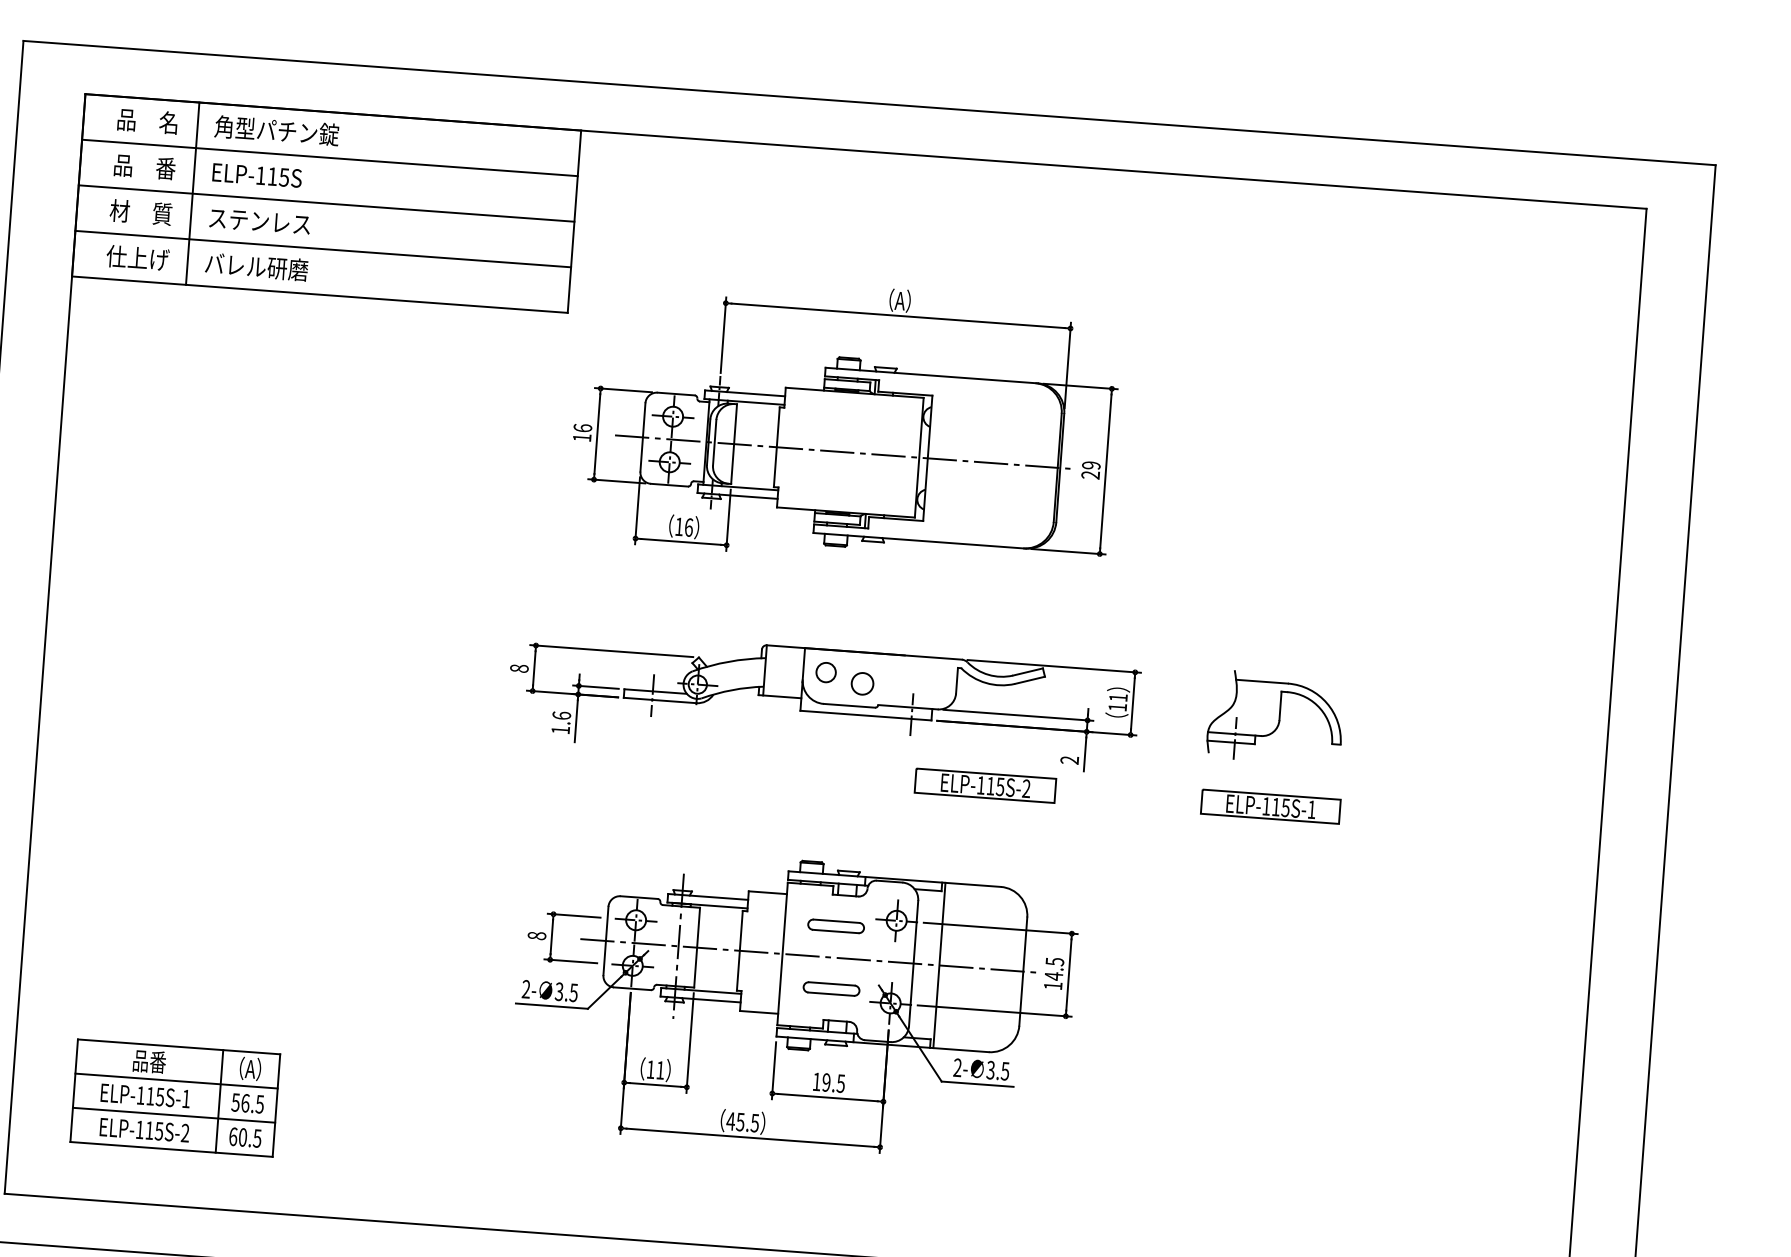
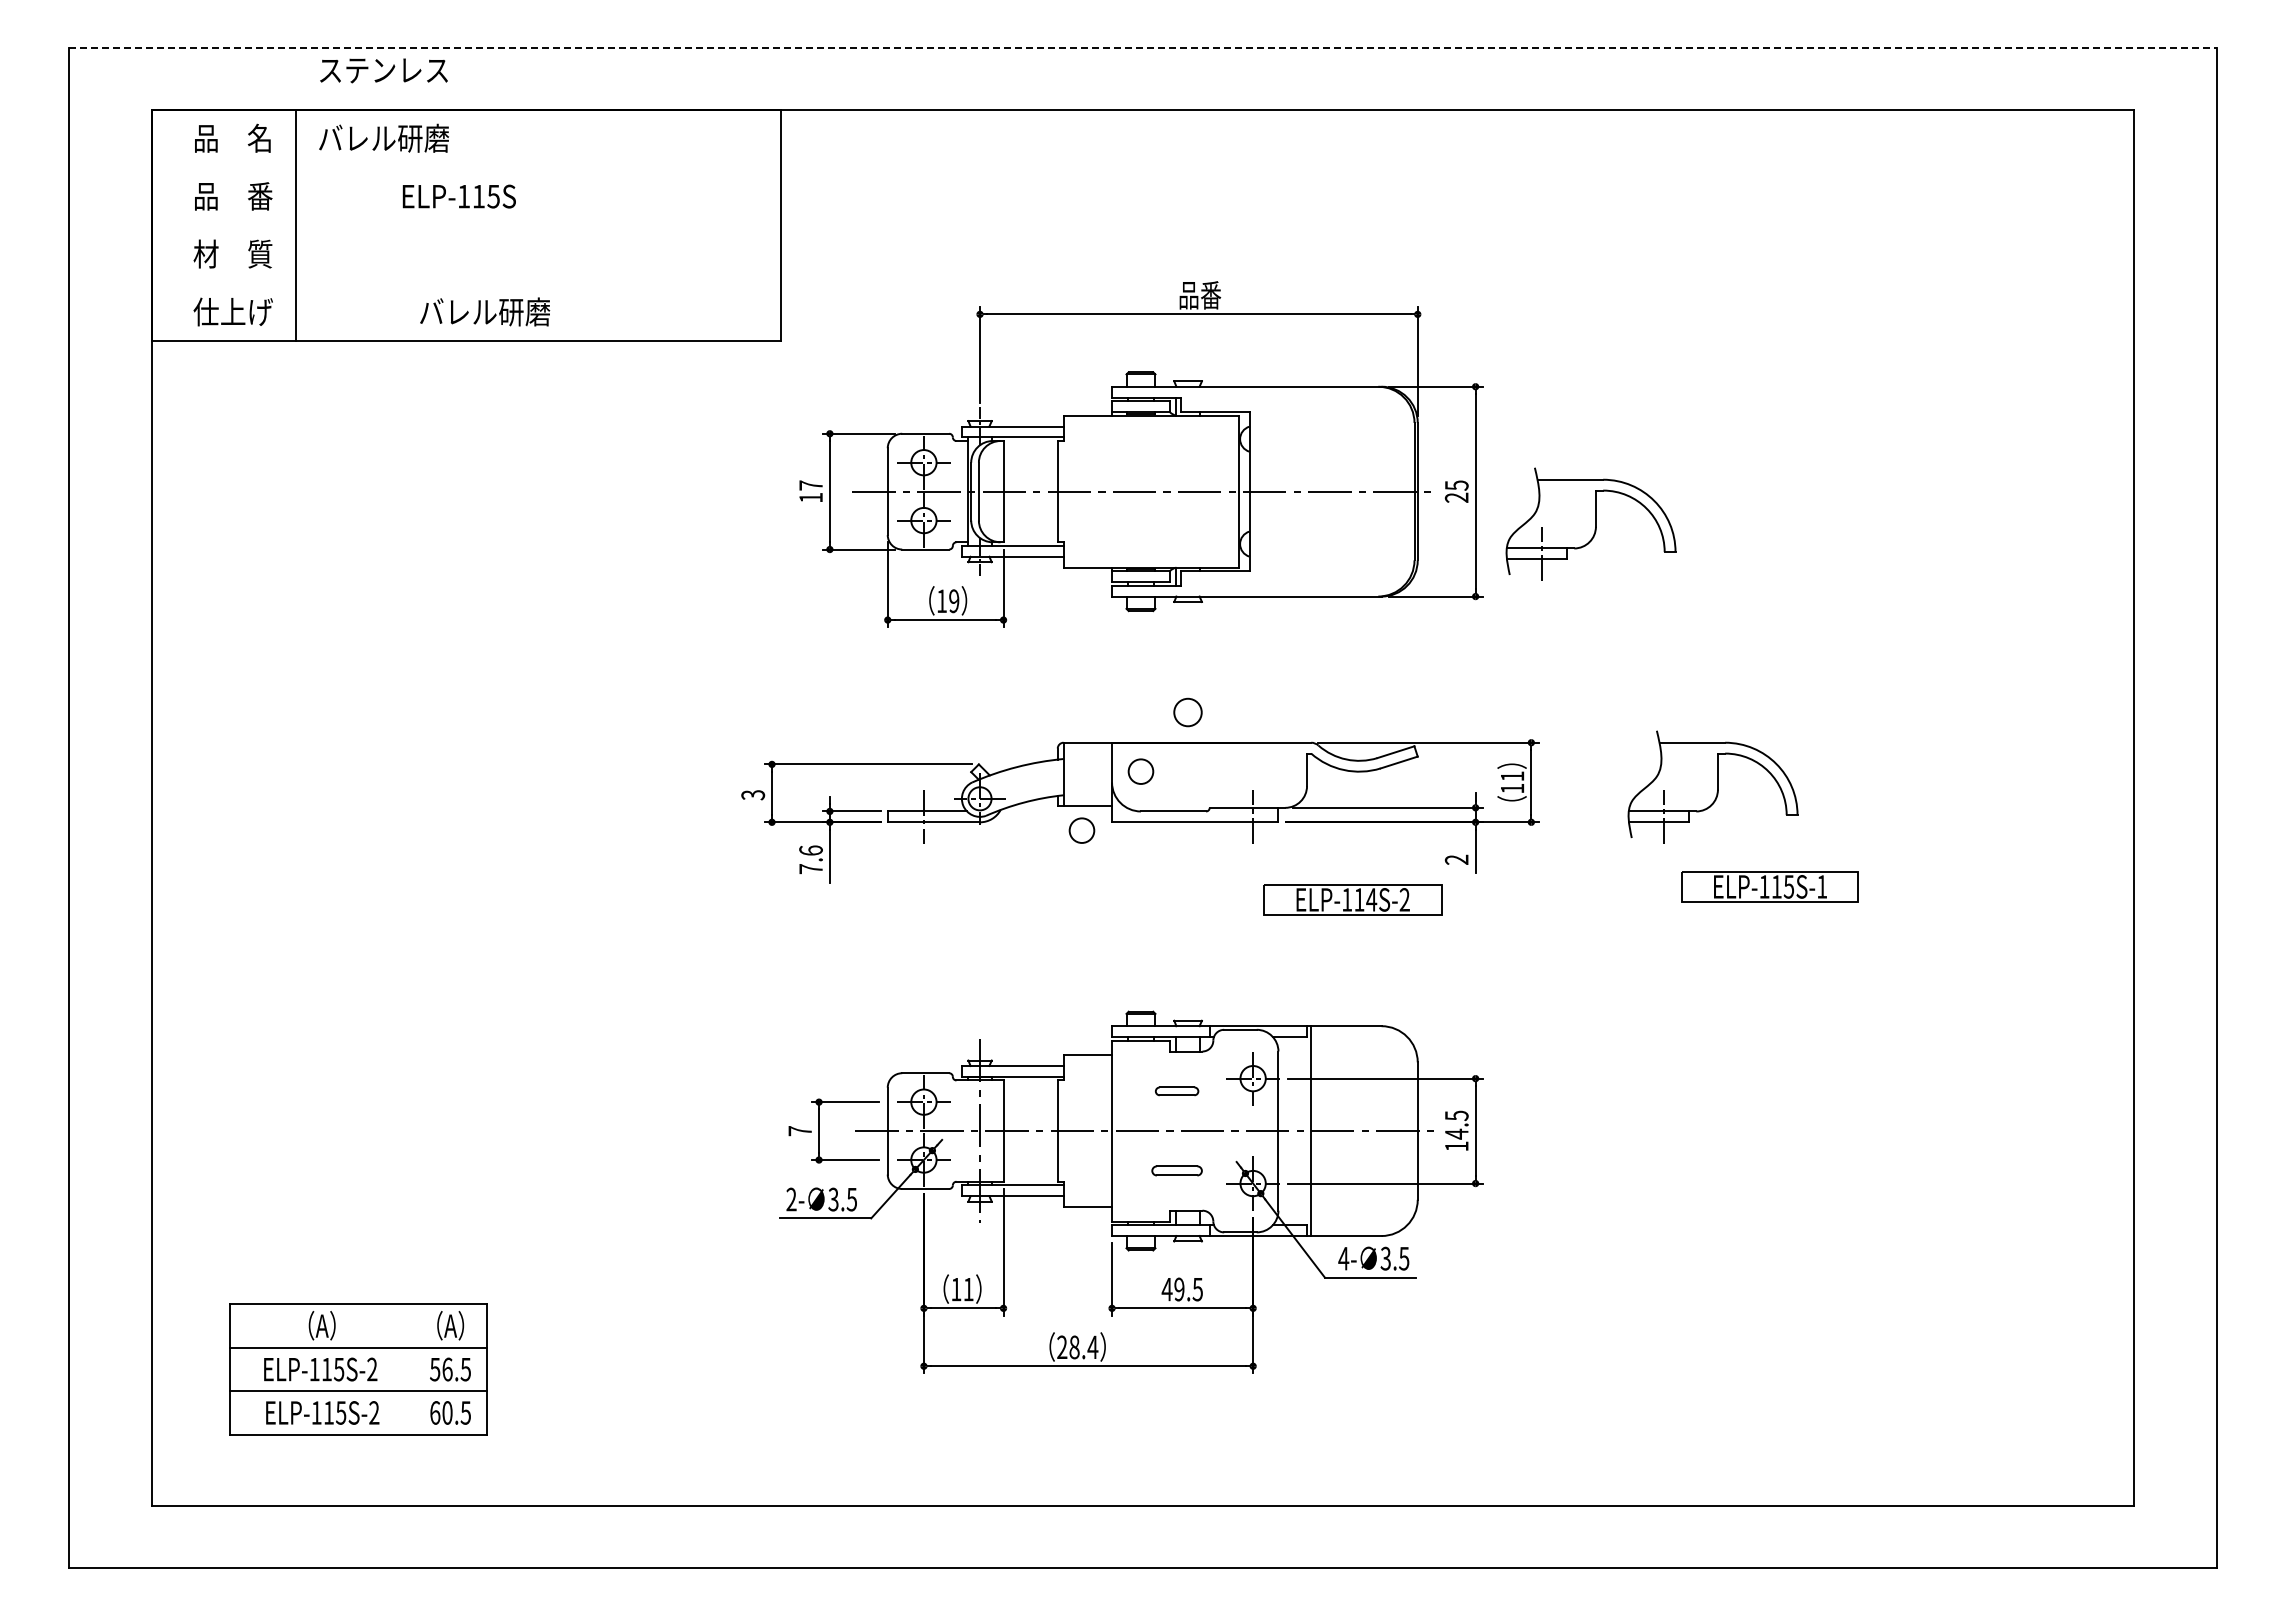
line: (869, 103) -> (1143, 48), solid -> dashed
text: (276, 130) -> (396, 137), 角型パチン錠 -> バレル研磨
line: (329, 157) -> (466, 167), removed
text: (256, 175) -> (458, 196), moved
line: (326, 203) -> (466, 225), removed
text: (259, 221) -> (383, 70), moved
line: (323, 249) -> (466, 283), removed
text: (257, 266) -> (485, 311), moved
text: (900, 300) -> (1200, 294), （A） -> 品番
text: (582, 428) -> (810, 485), 16 -> 17
text: (1091, 465) -> (1456, 485), 29 -> 25
part: (1194, 503) -> (1590, 523), added
text: (689, 527) -> (954, 601), 16 -> 19
text: (518, 668) -> (752, 795), 8 -> 3
circle: (862, 683) -> (1187, 712), moved
circle: (775, 715) -> (1081, 830), added
text: (560, 730) -> (810, 869), 1.6 -> 7.6
text: (1000, 786) -> (1371, 899), ELP-115S-2 -> ELP-114S-2
part: (1270, 806) -> (1769, 886), moved
part: (835, 926) -> (1176, 1091), size x0.6
text: (537, 936) -> (800, 1131), 8 -> 7
part: (831, 988) -> (1176, 1170), size x0.7
text: (149, 1061) -> (322, 1325), 品番 -> （A）
text: (957, 1067) -> (1343, 1258), 2- -> 4-
text: (816, 1081) -> (1166, 1289), 19.5 -> 49.5
text: (186, 1098) -> (372, 1369), ELP-115S-1 -> ELP-115S-2
line: (219, 1101) -> (414, 1369), removed
text: (742, 1122) -> (1077, 1347), 45.5 -> 28.4

